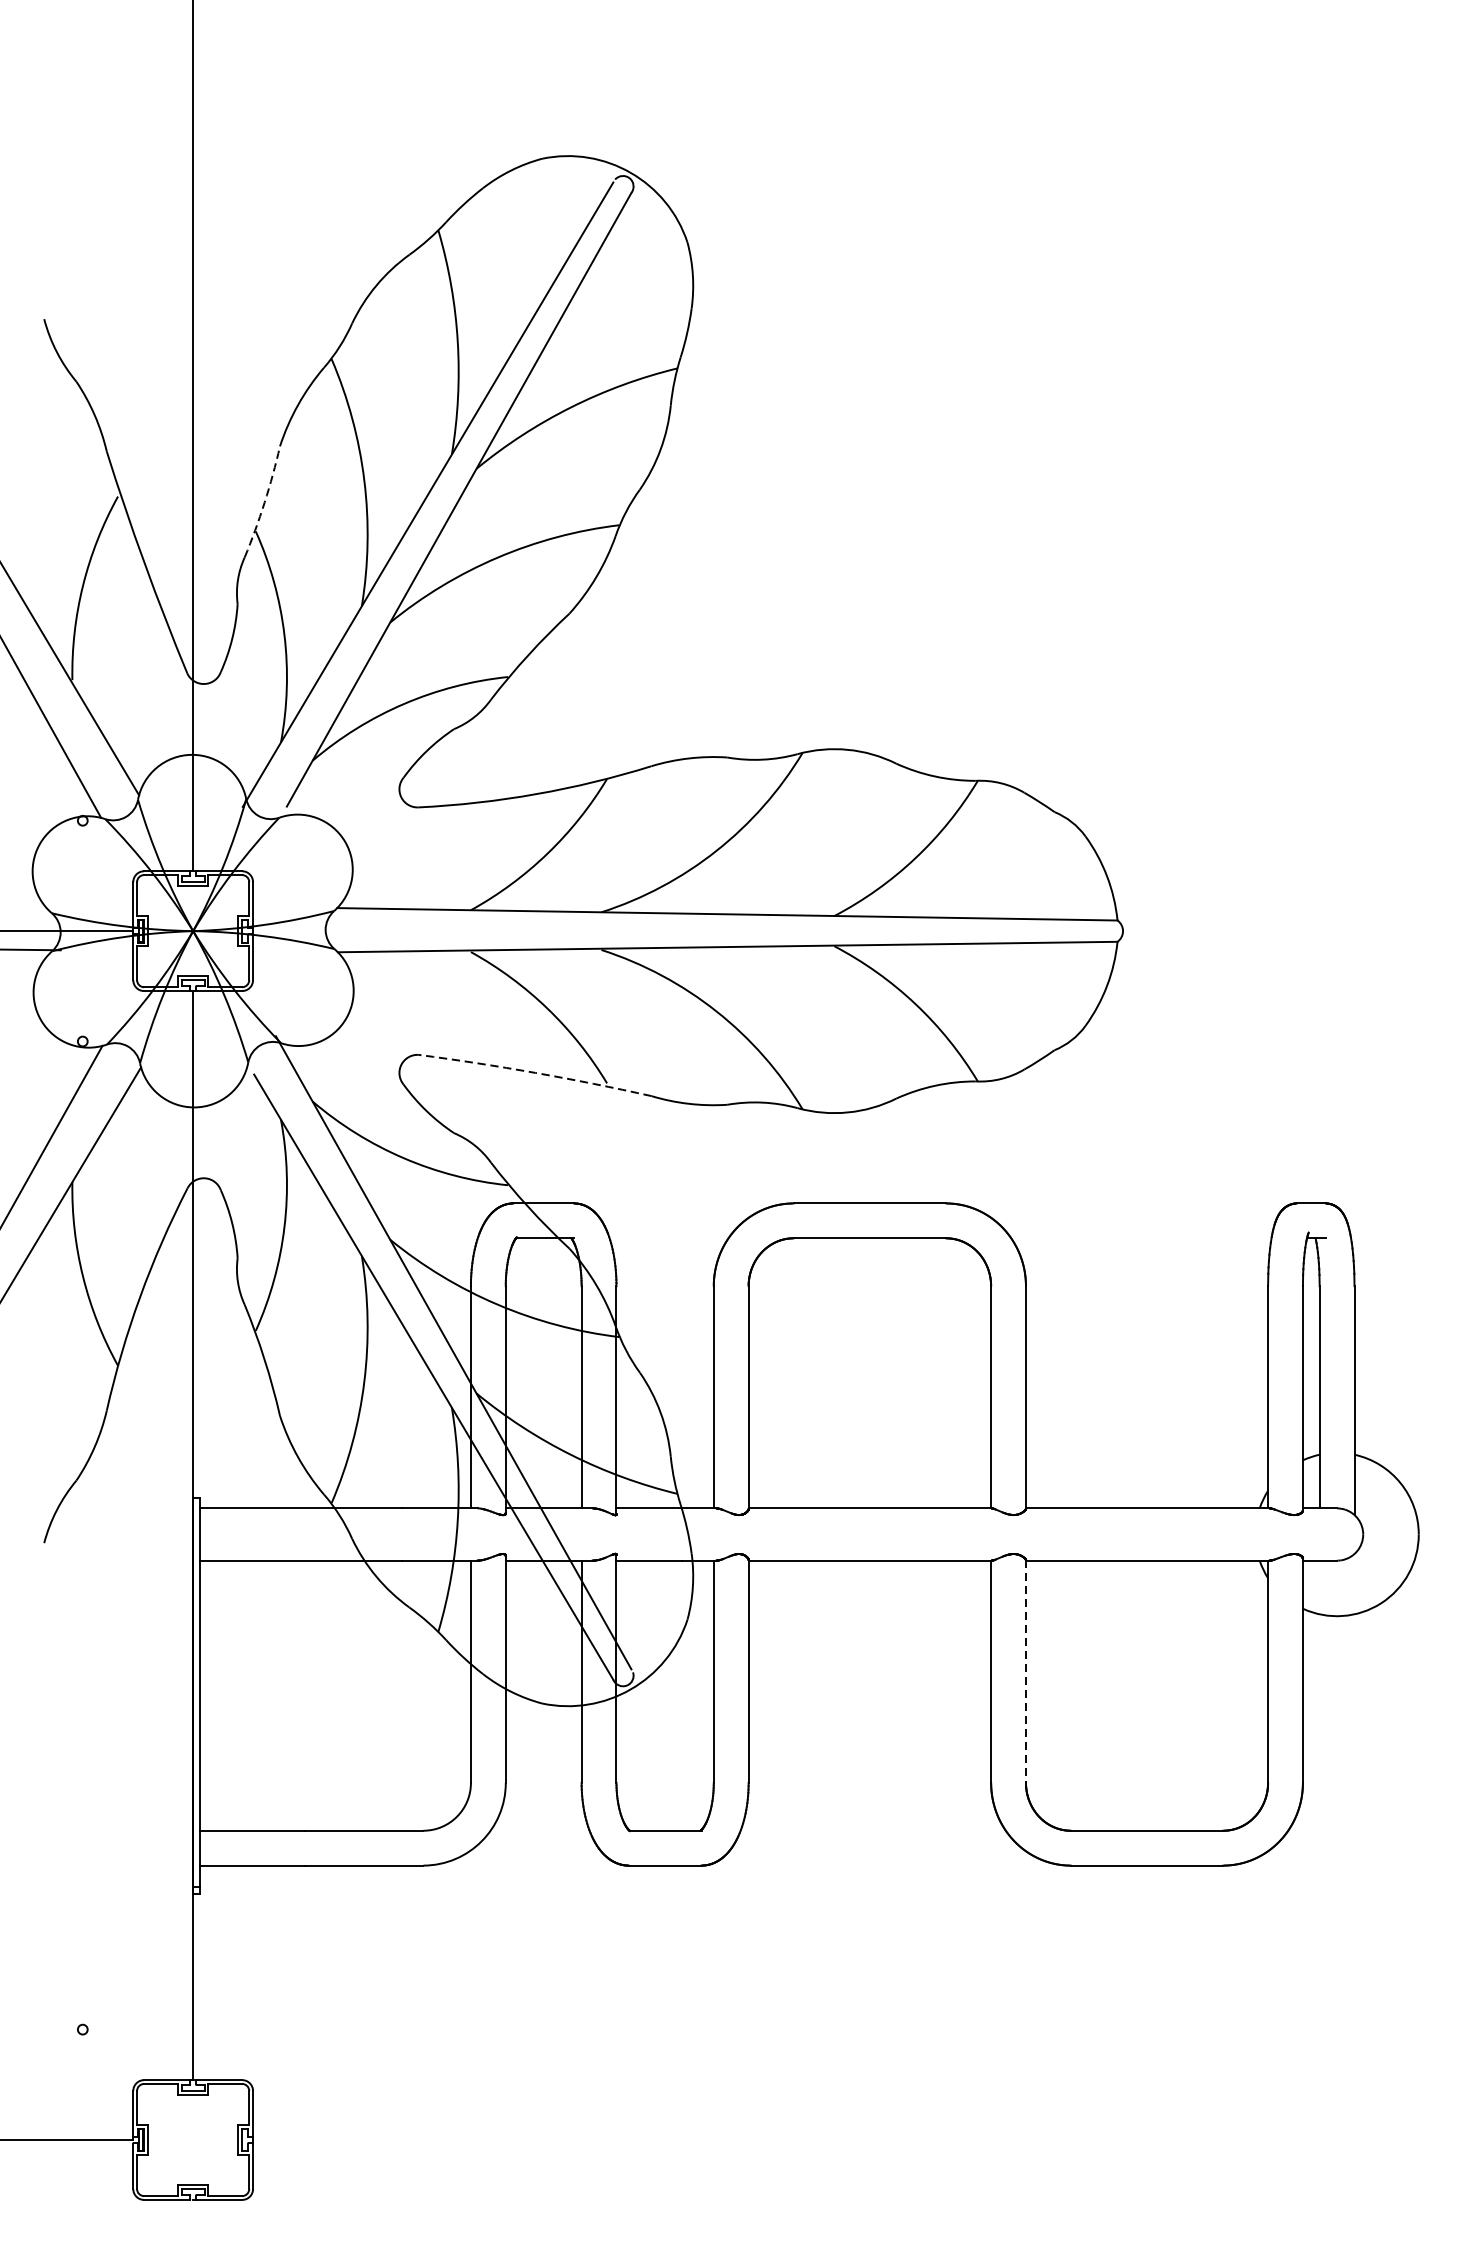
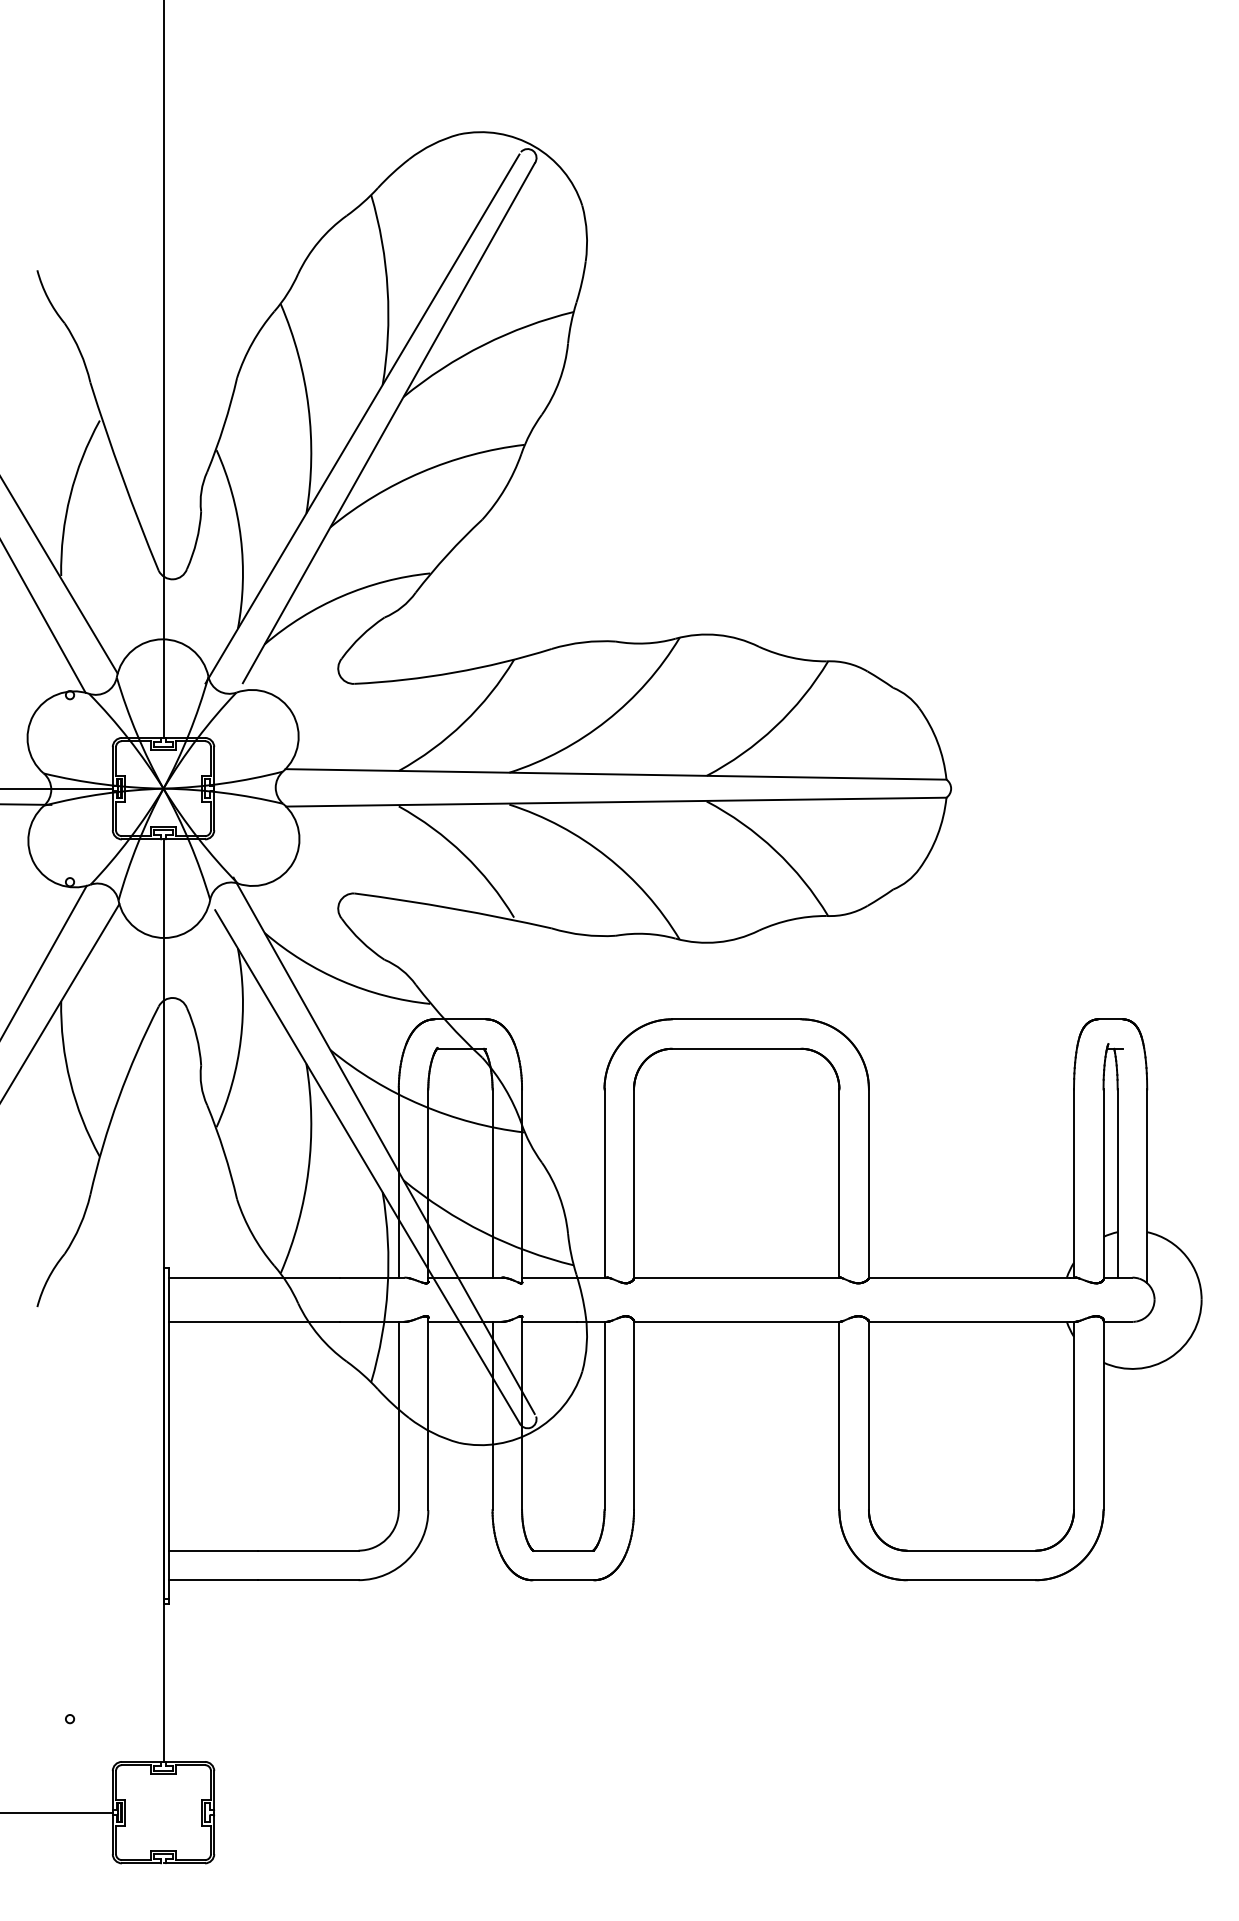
arc: (265, 502) -> (224, 425), dashed -> solid
arc: (535, 1072) -> (453, 908), dashed -> solid
line: (1025, 1672) -> (868, 1416), dashed -> solid

